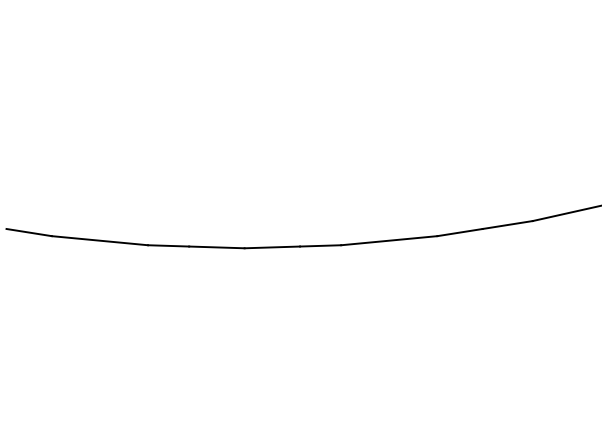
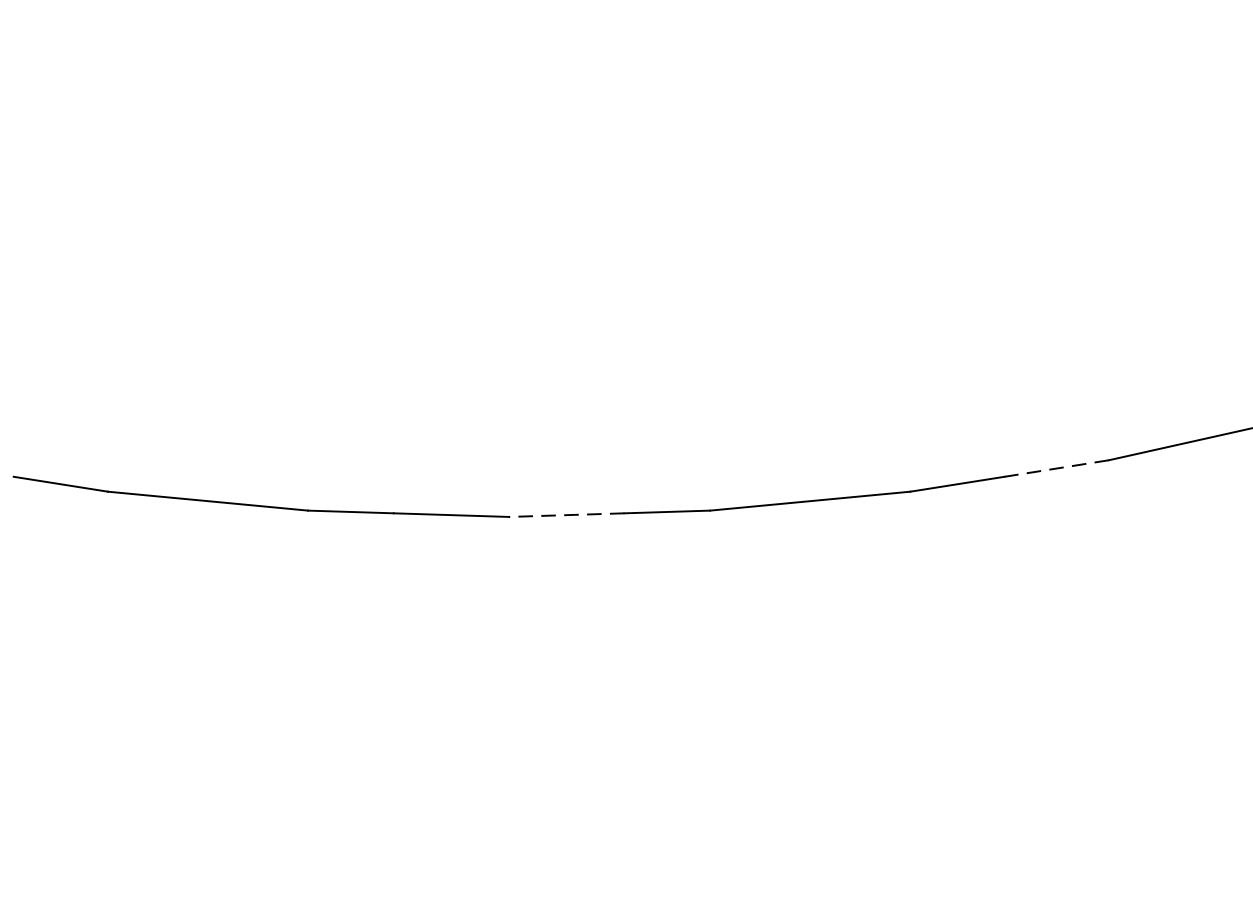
line: (507, 225) -> (1056, 469), solid -> dashed
line: (272, 247) -> (567, 515), solid -> dashed

